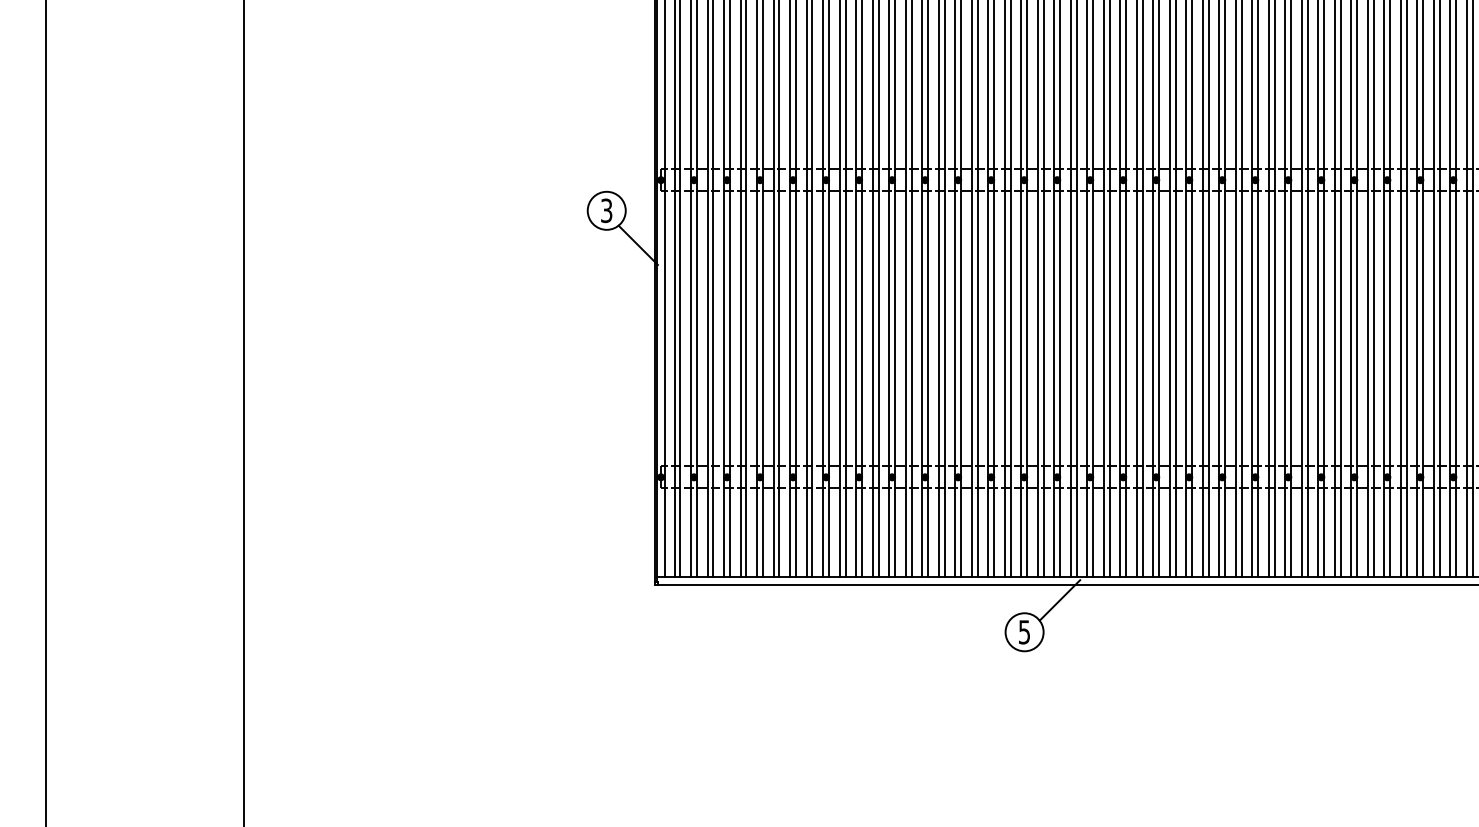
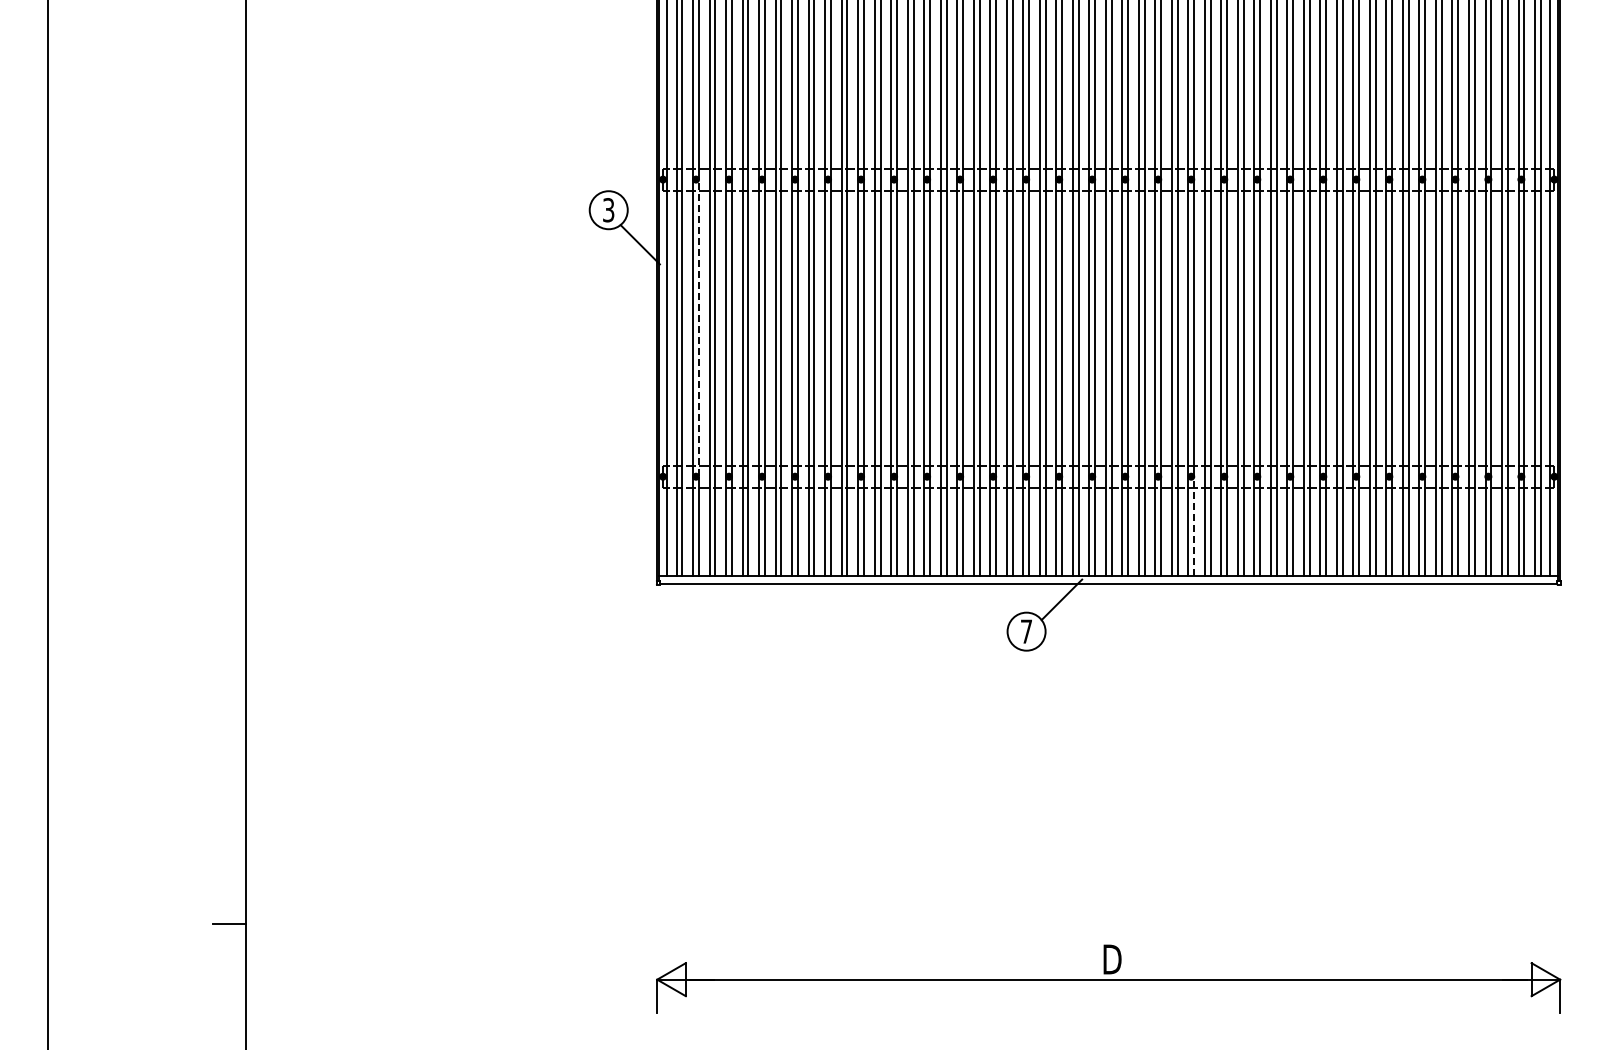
line: (696, 329) -> (698, 328), solid -> dashed
line: (1192, 527) -> (1194, 526), solid -> dashed
text: (1024, 632) -> (1026, 631), 5 -> 7

